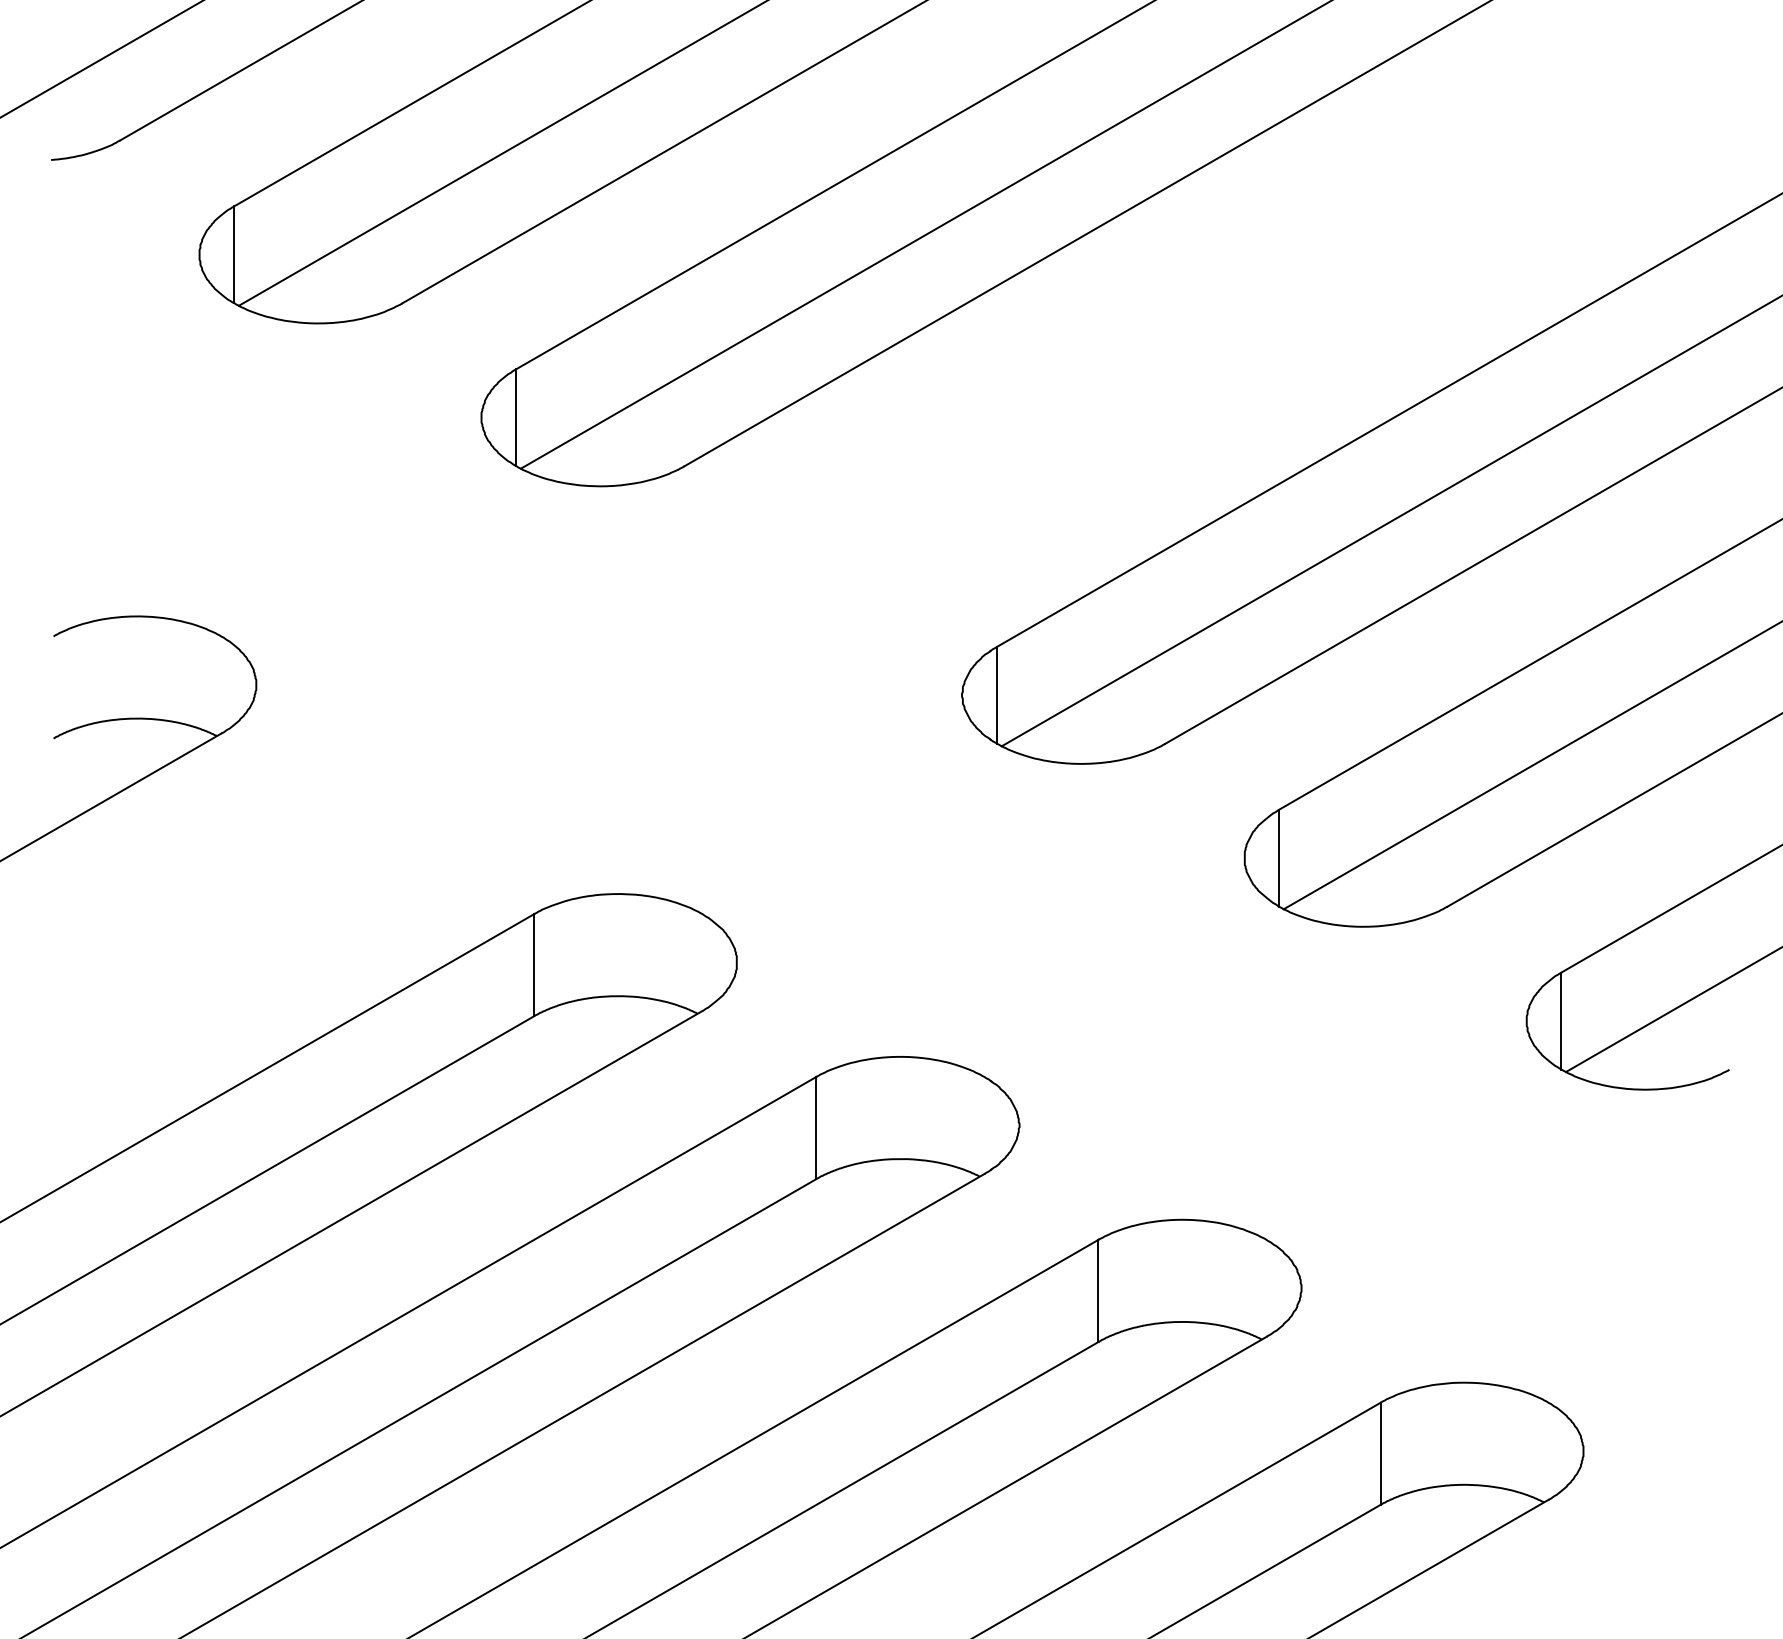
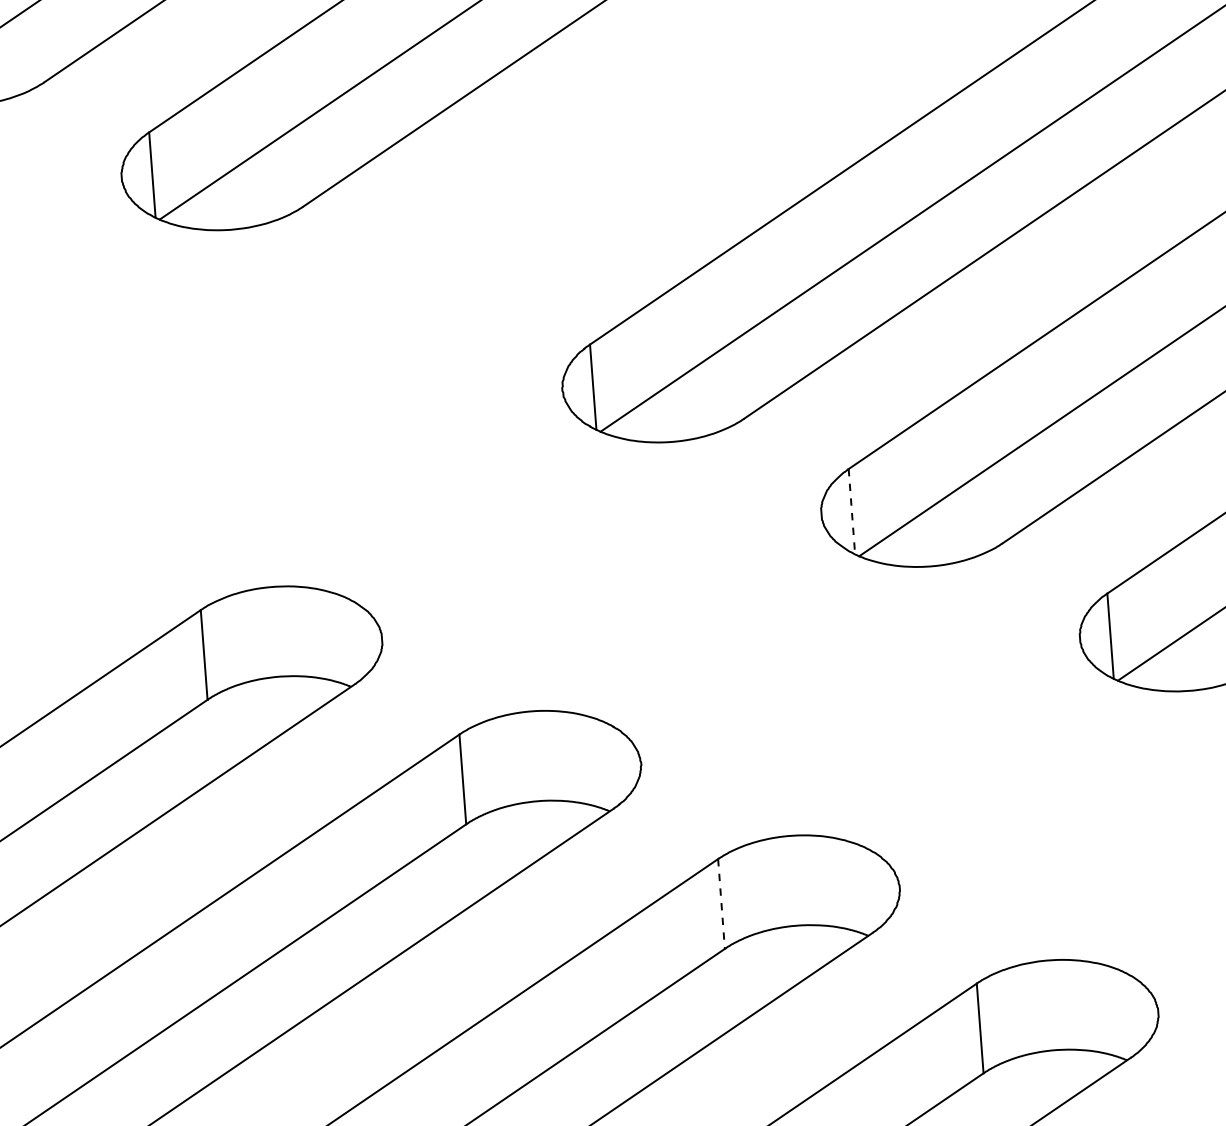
line: (1279, 858) -> (852, 511), solid -> dashed
line: (1098, 1291) -> (721, 904), solid -> dashed

